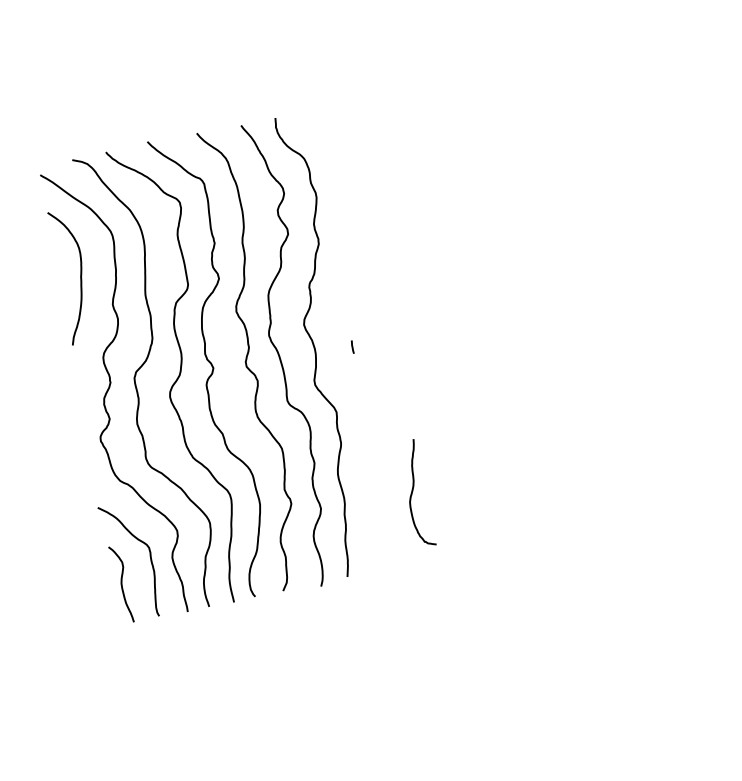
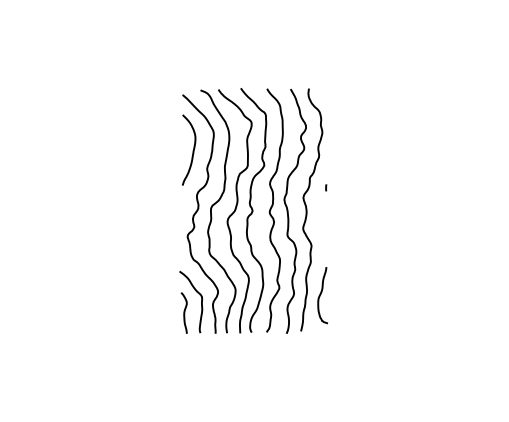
line: (353, 346) -> (326, 187), moved
curve: (414, 492) -> (321, 294), moved

